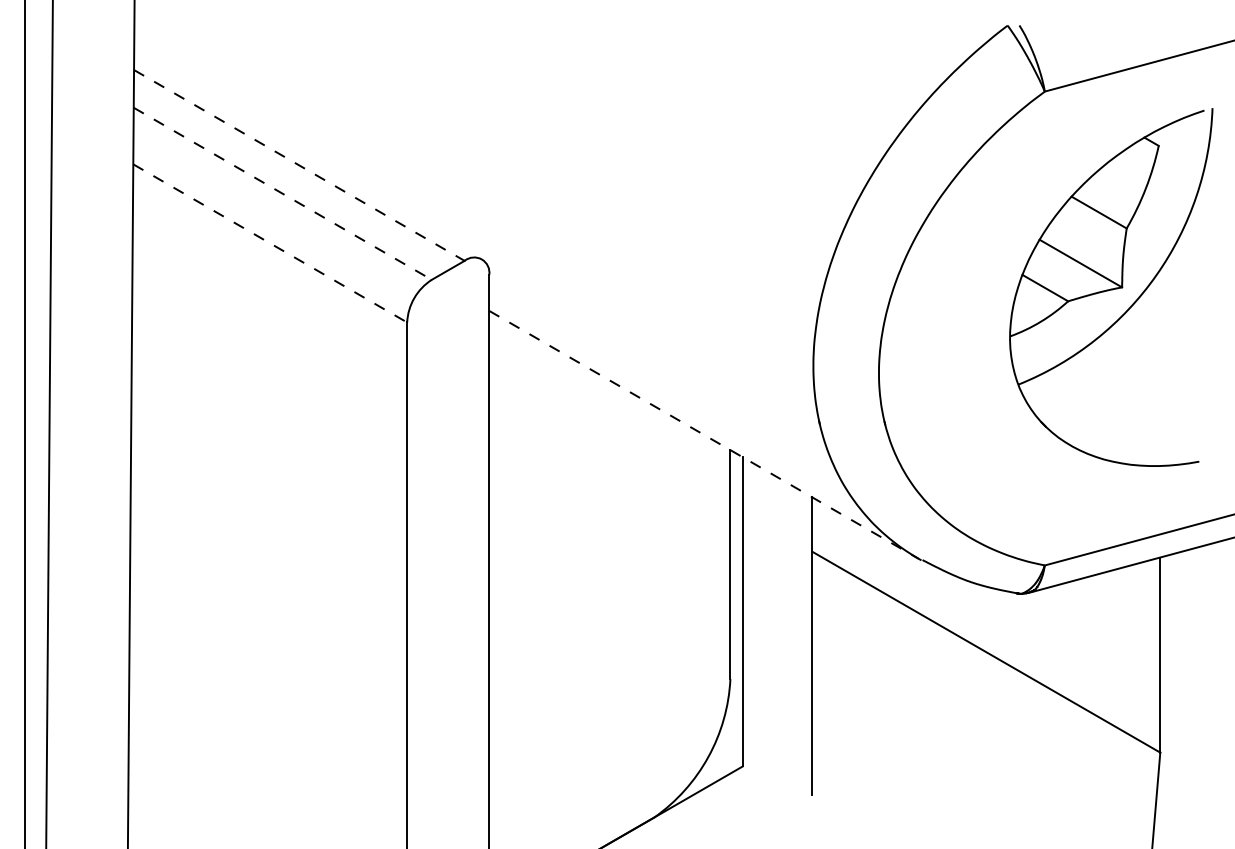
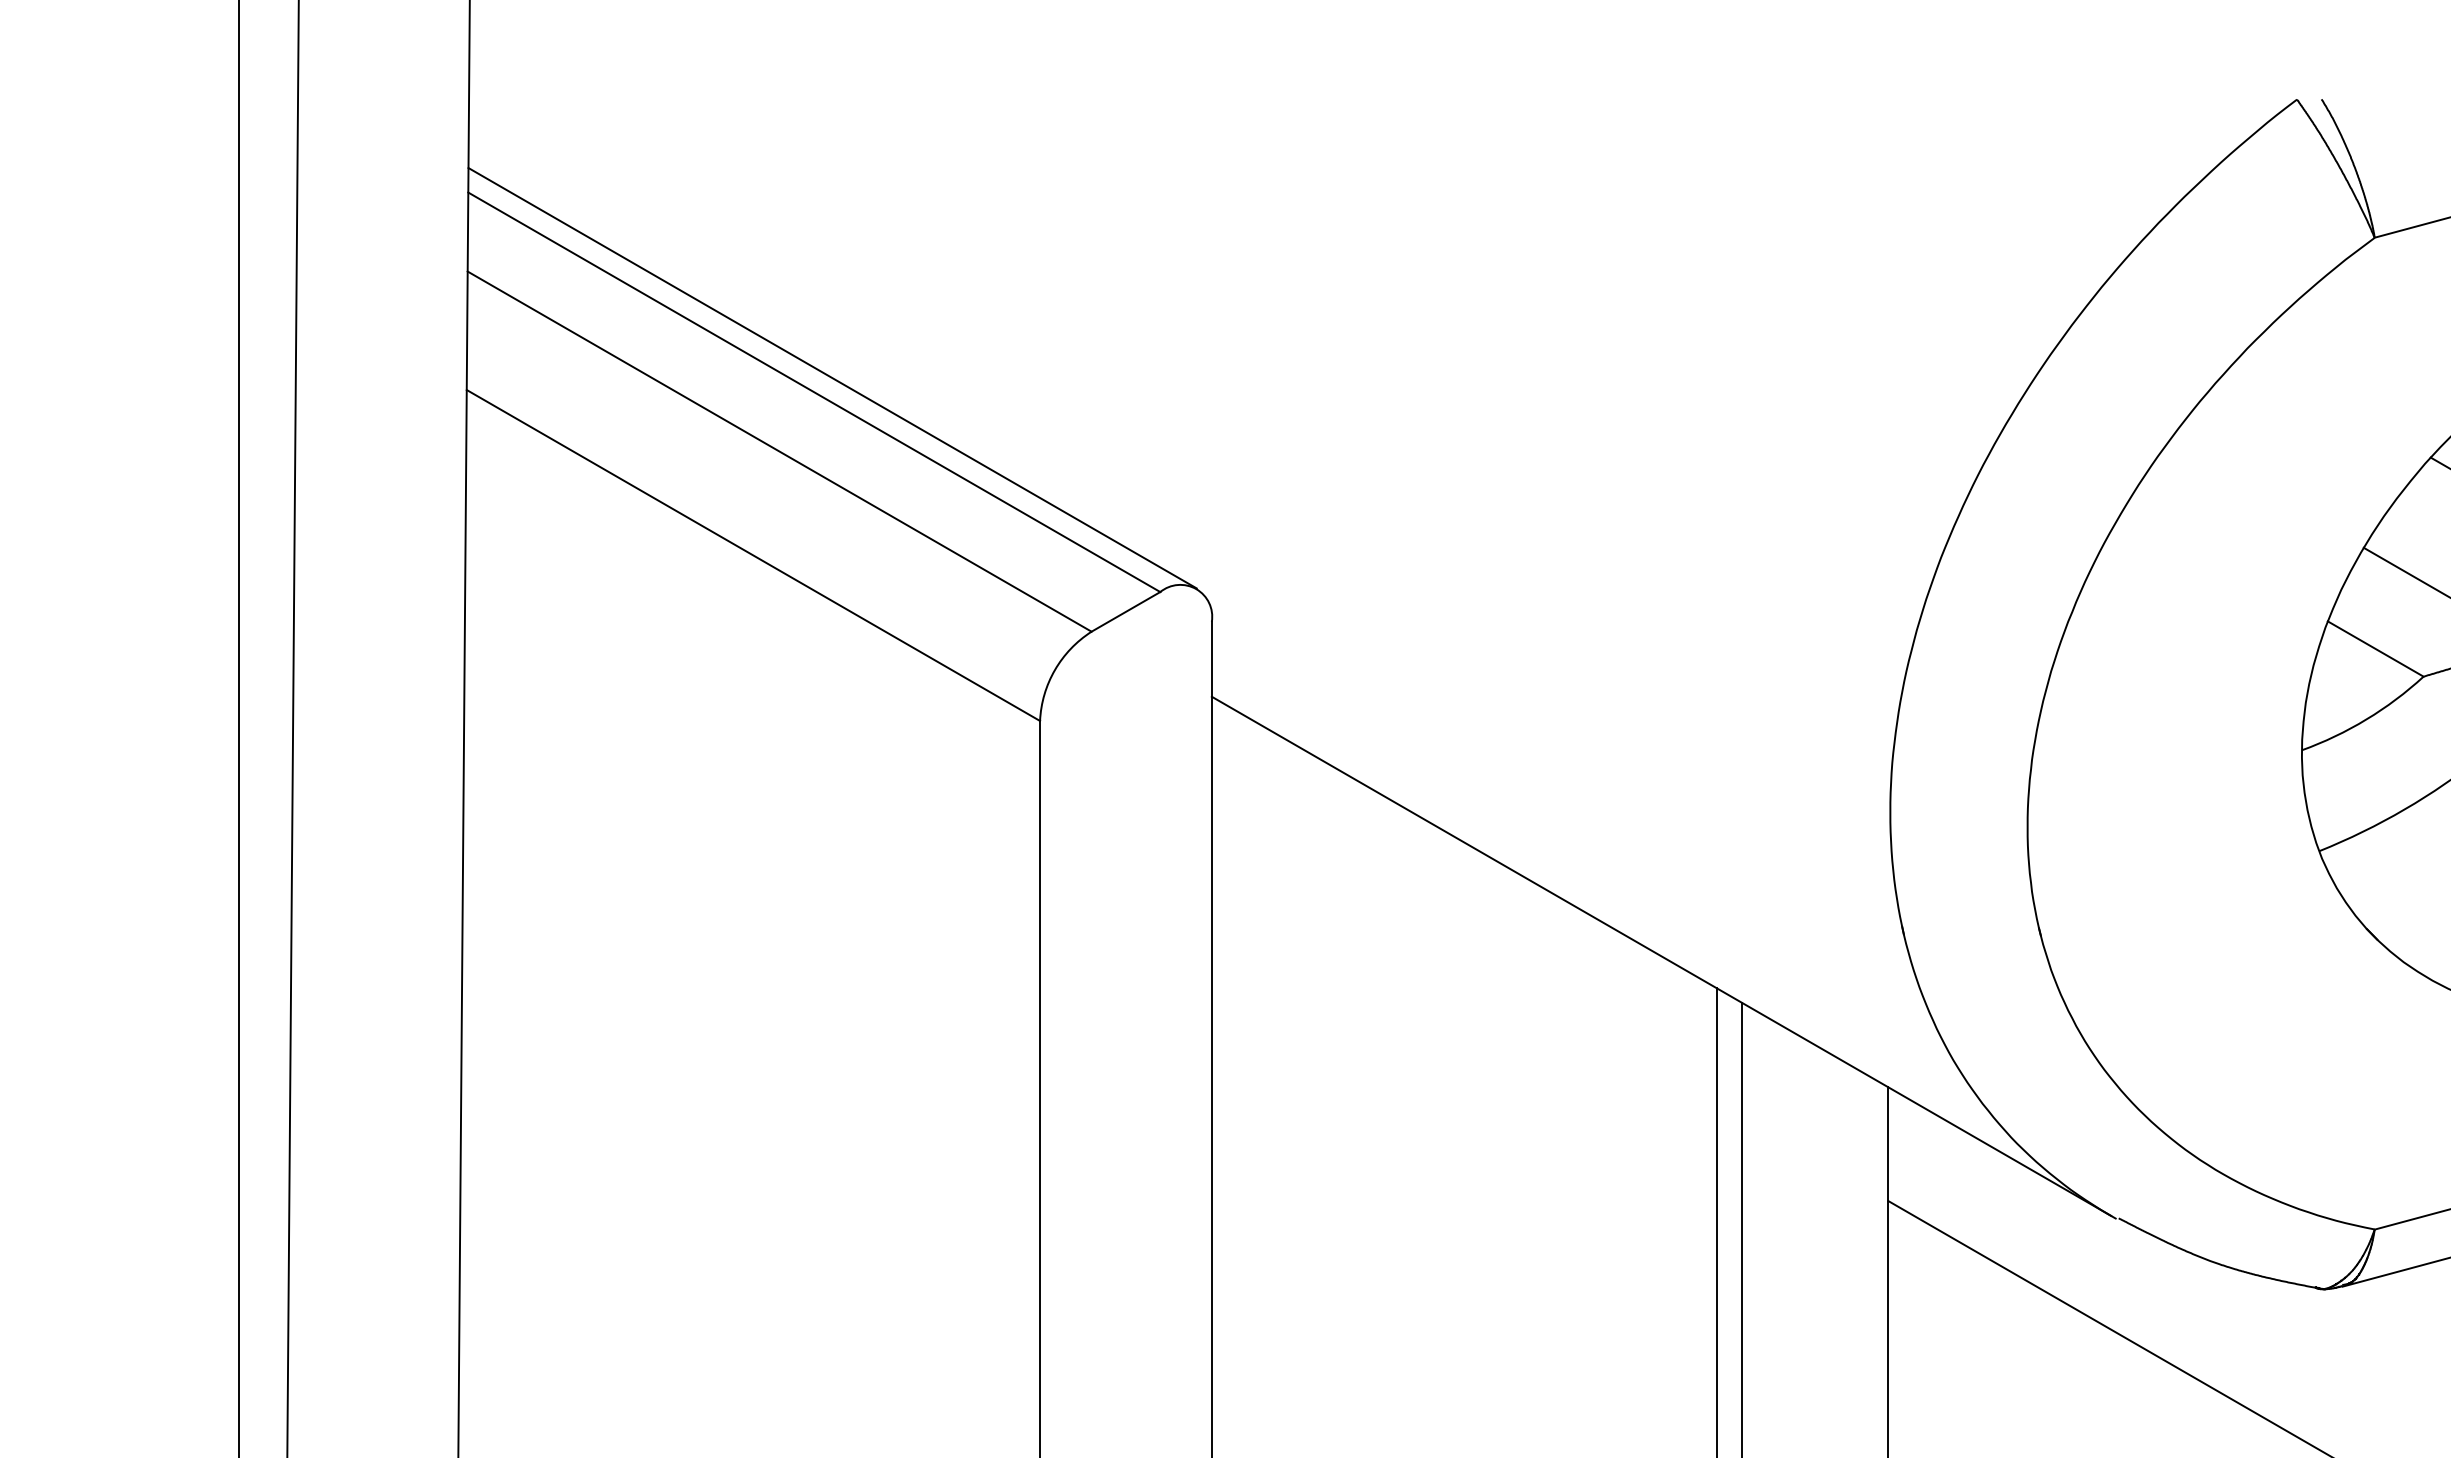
line: (308, 158) -> (833, 377), added
line: (299, 165) -> (814, 392), dashed -> solid
line: (283, 194) -> (781, 453), dashed -> solid
line: (270, 243) -> (753, 555), dashed -> solid
line: (704, 435) -> (1662, 957), dashed -> solid

